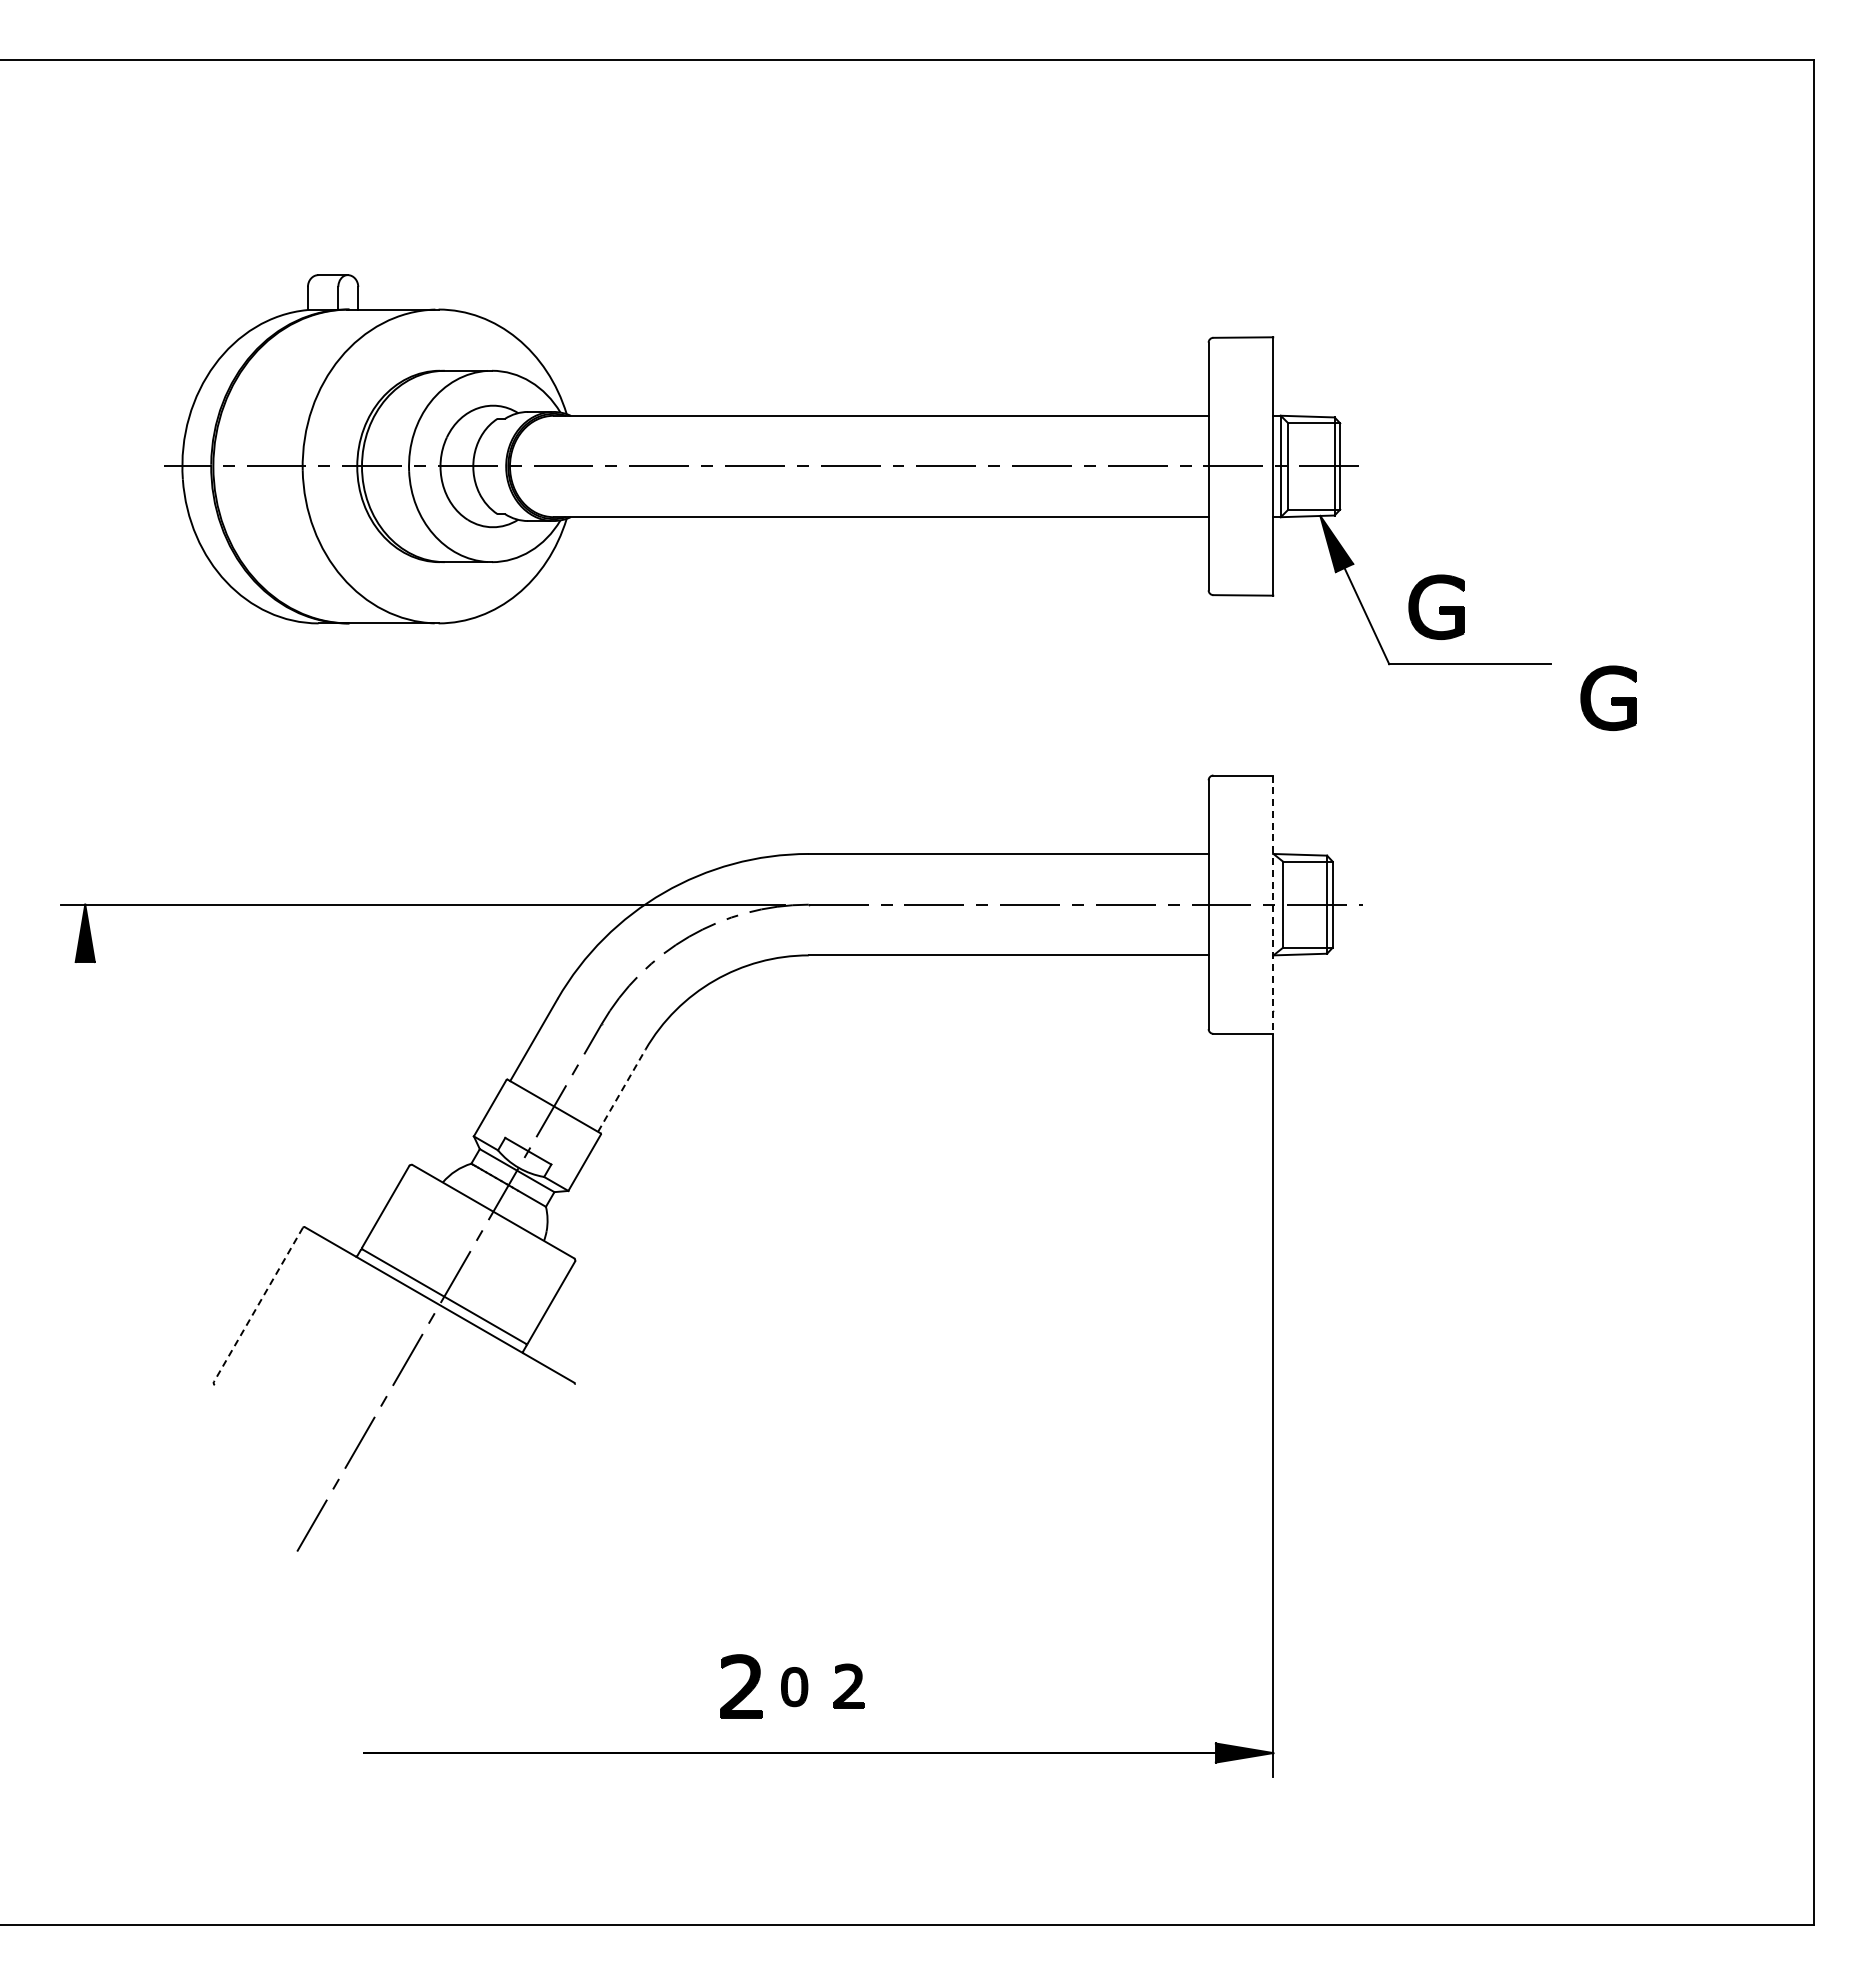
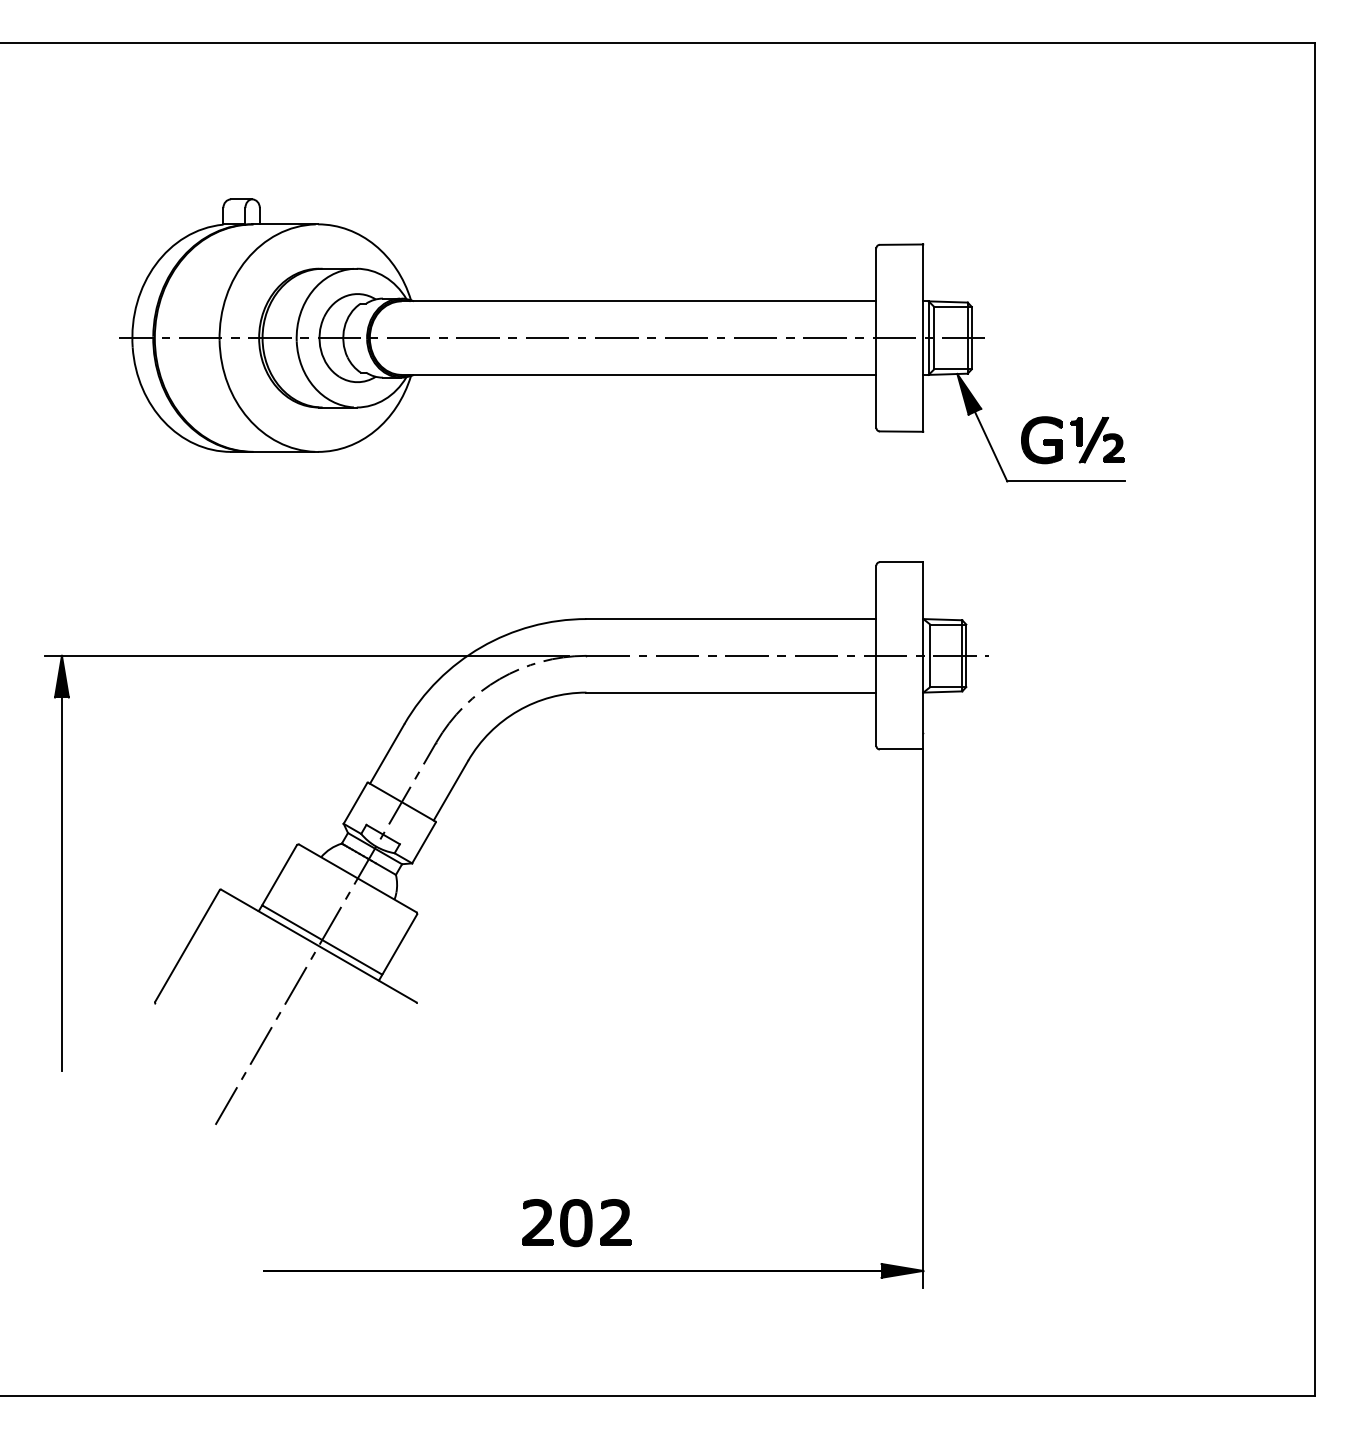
part: (1513, 606) -> (1097, 439), added
part: (1608, 697) -> (1166, 505), removed
line: (1273, 905) -> (923, 656), dashed -> solid
line: (622, 1090) -> (451, 790), dashed -> solid
line: (85, 1219) -> (62, 884), added
line: (258, 1304) -> (187, 945), dashed -> solid
part: (794, 1686) -> (576, 1222), size x1.67
part: (848, 1686) -> (615, 1222), size x1.43

